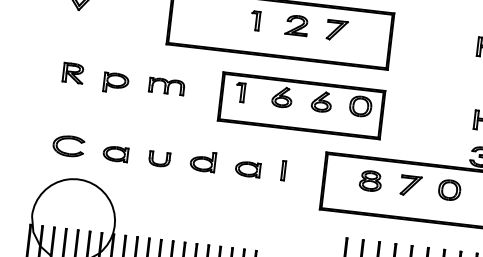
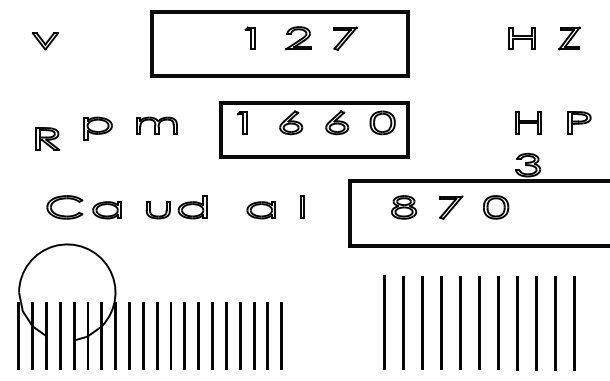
part: (73, 72) -> (47, 138), moved
part: (69, 139) -> (64, 199), moved
part: (202, 161) -> (192, 207), moved

